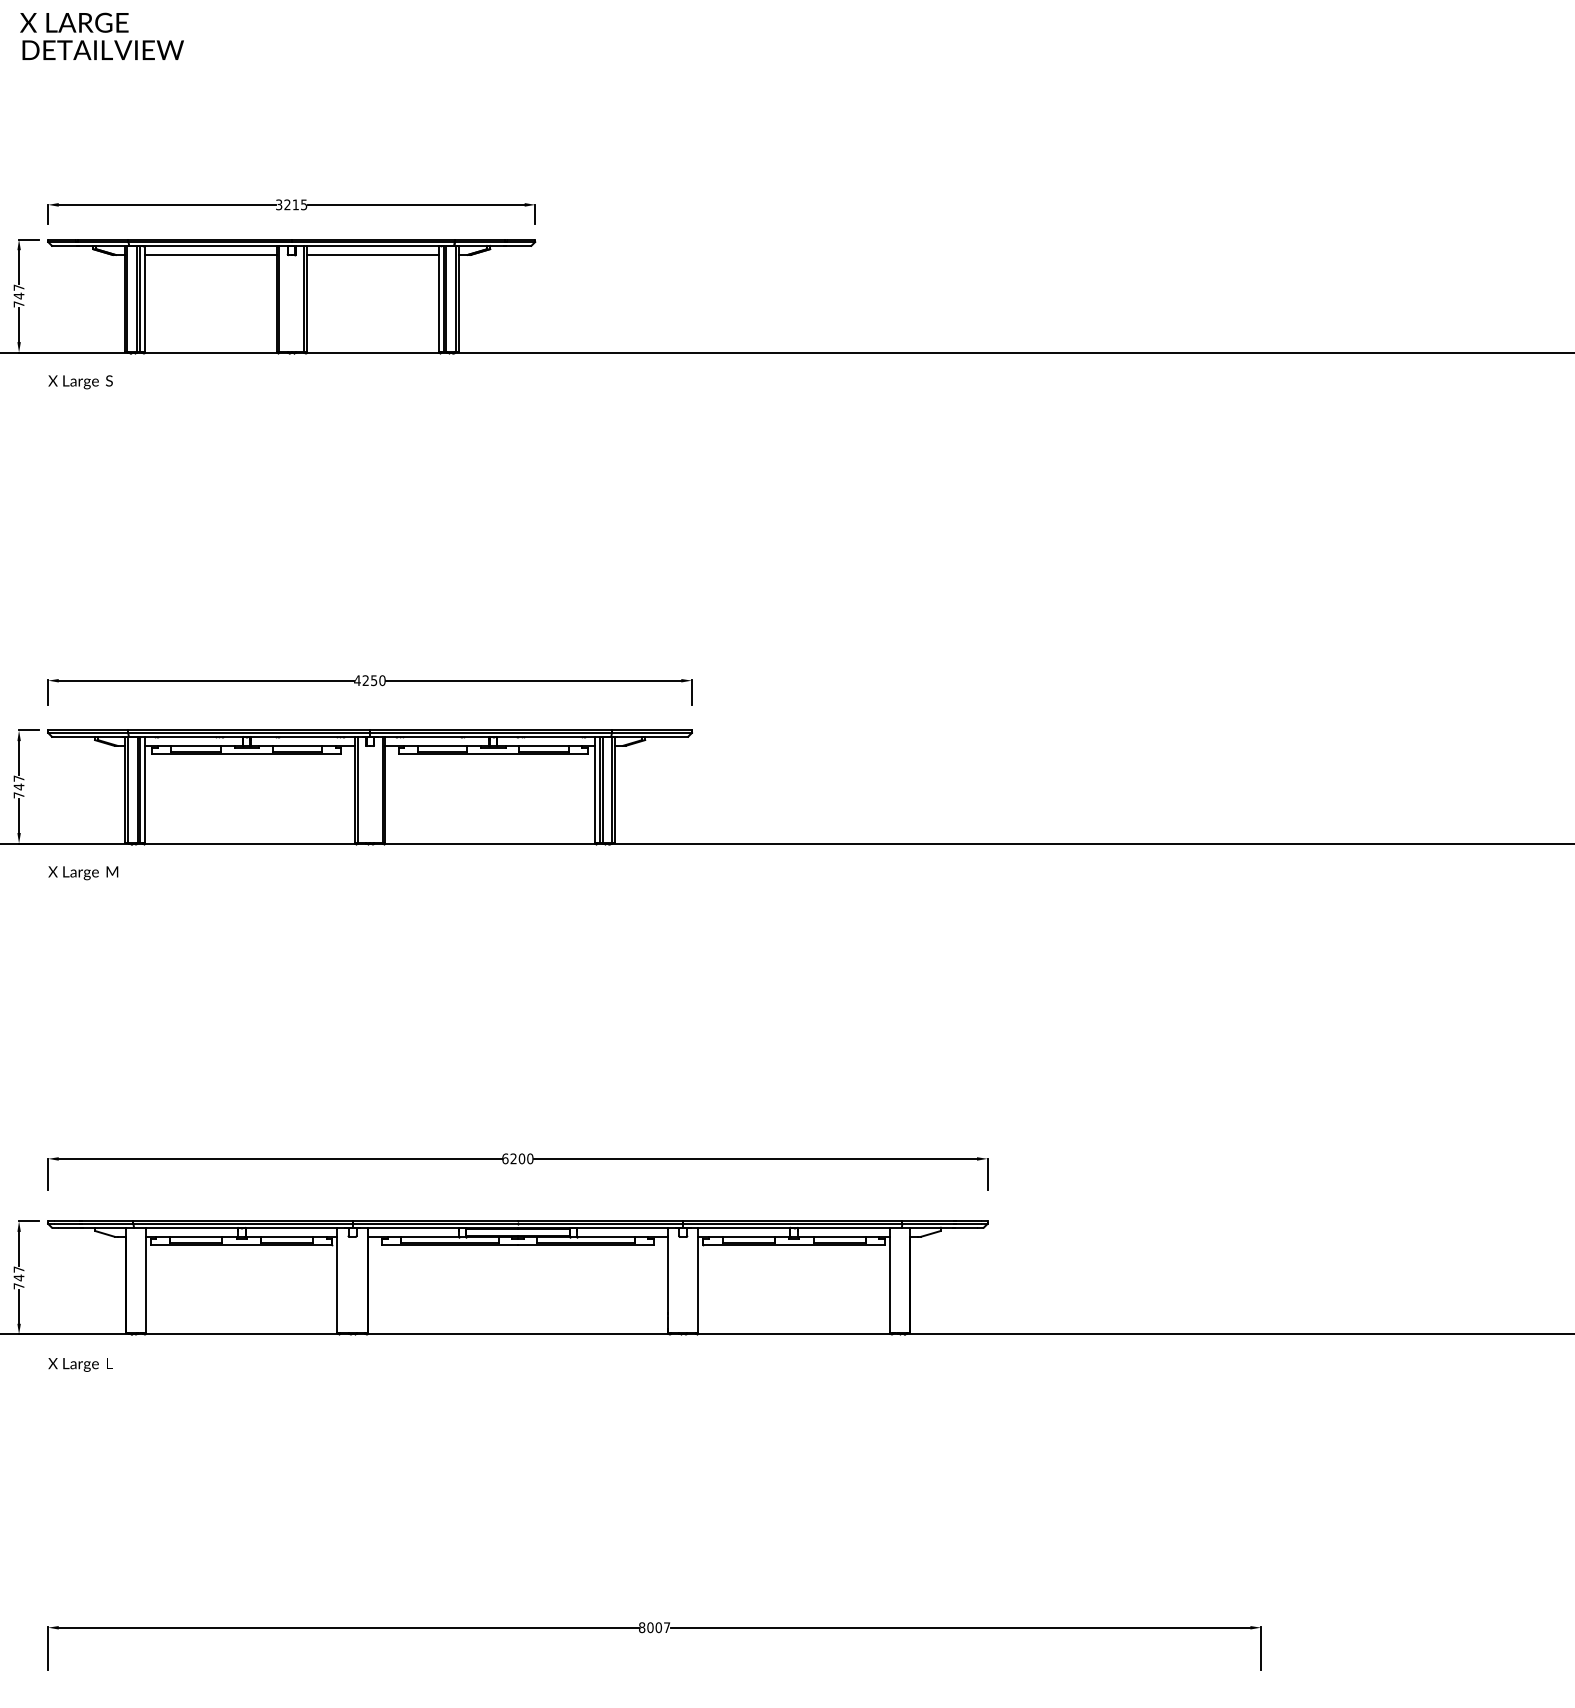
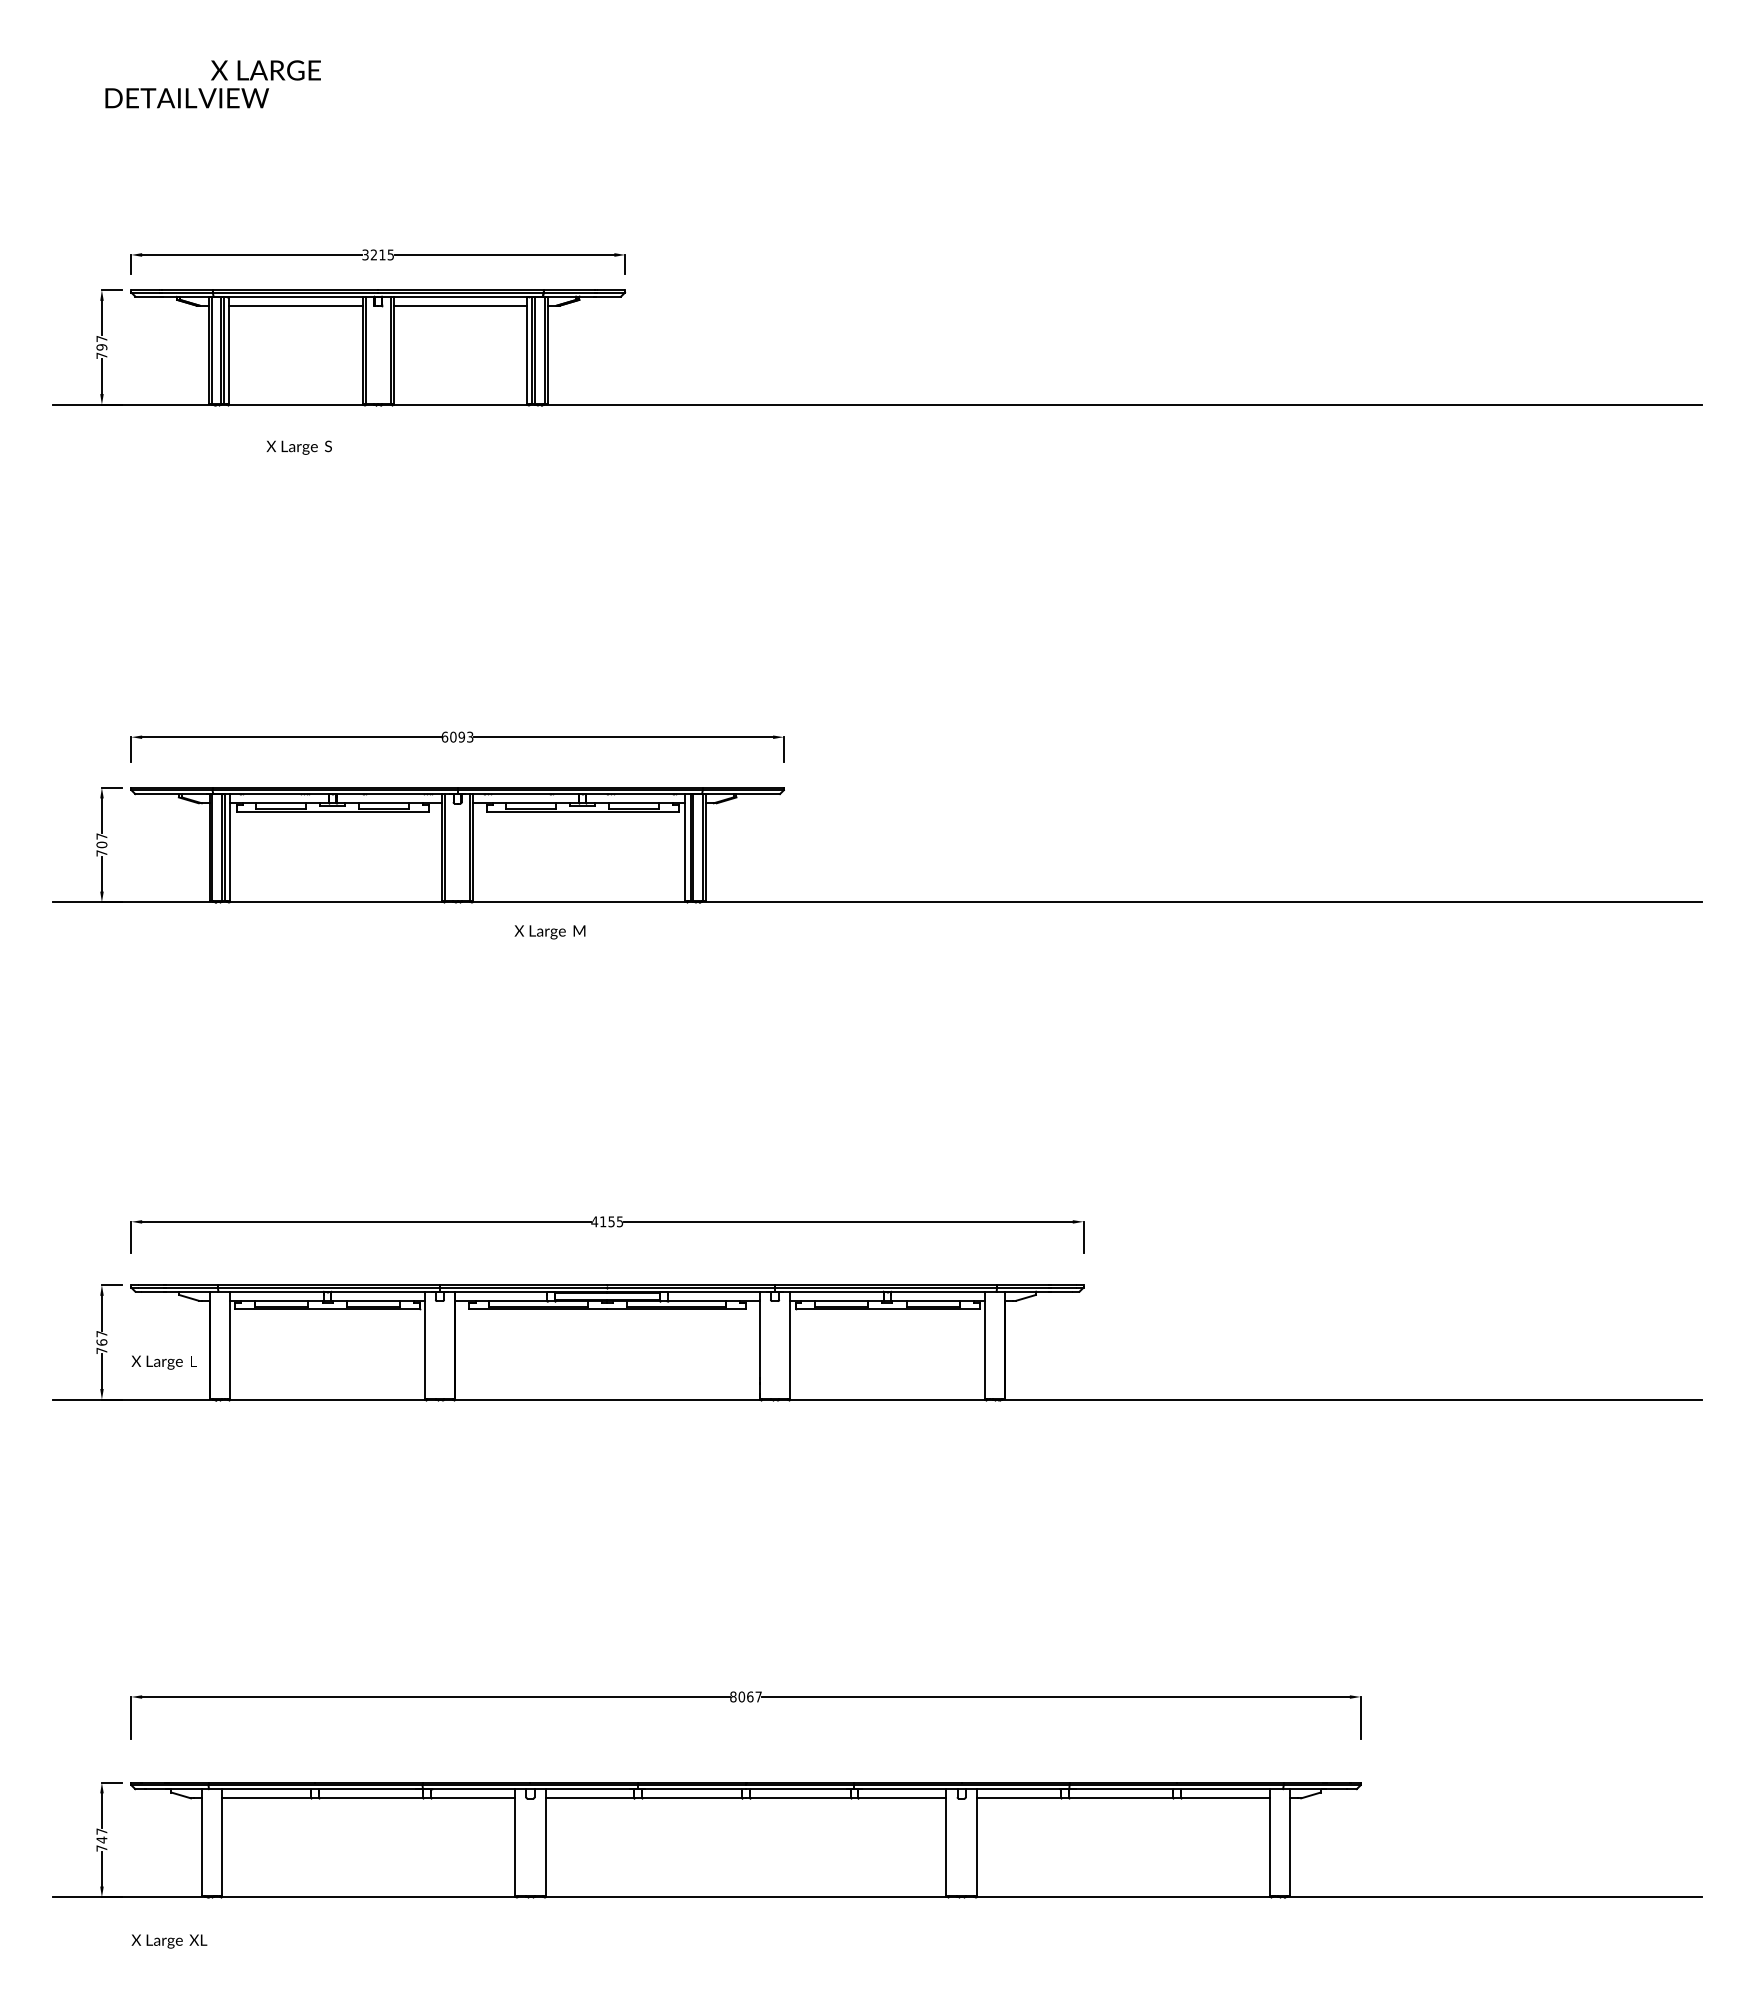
text: (73, 22) -> (265, 70), moved
text: (18, 296) -> (101, 347), 747 -> 797
text: (79, 382) -> (298, 447), moved
text: (369, 679) -> (457, 736), 4250 -> 6093
text: (18, 786) -> (101, 844), 747 -> 707
text: (82, 873) -> (549, 932), moved
text: (517, 1158) -> (607, 1221), 6200 -> 4155
text: (18, 1277) -> (101, 1342), 747 -> 767
text: (79, 1364) -> (163, 1362), moved
text: (659, 1627) -> (750, 1696), 8007 -> 8067

